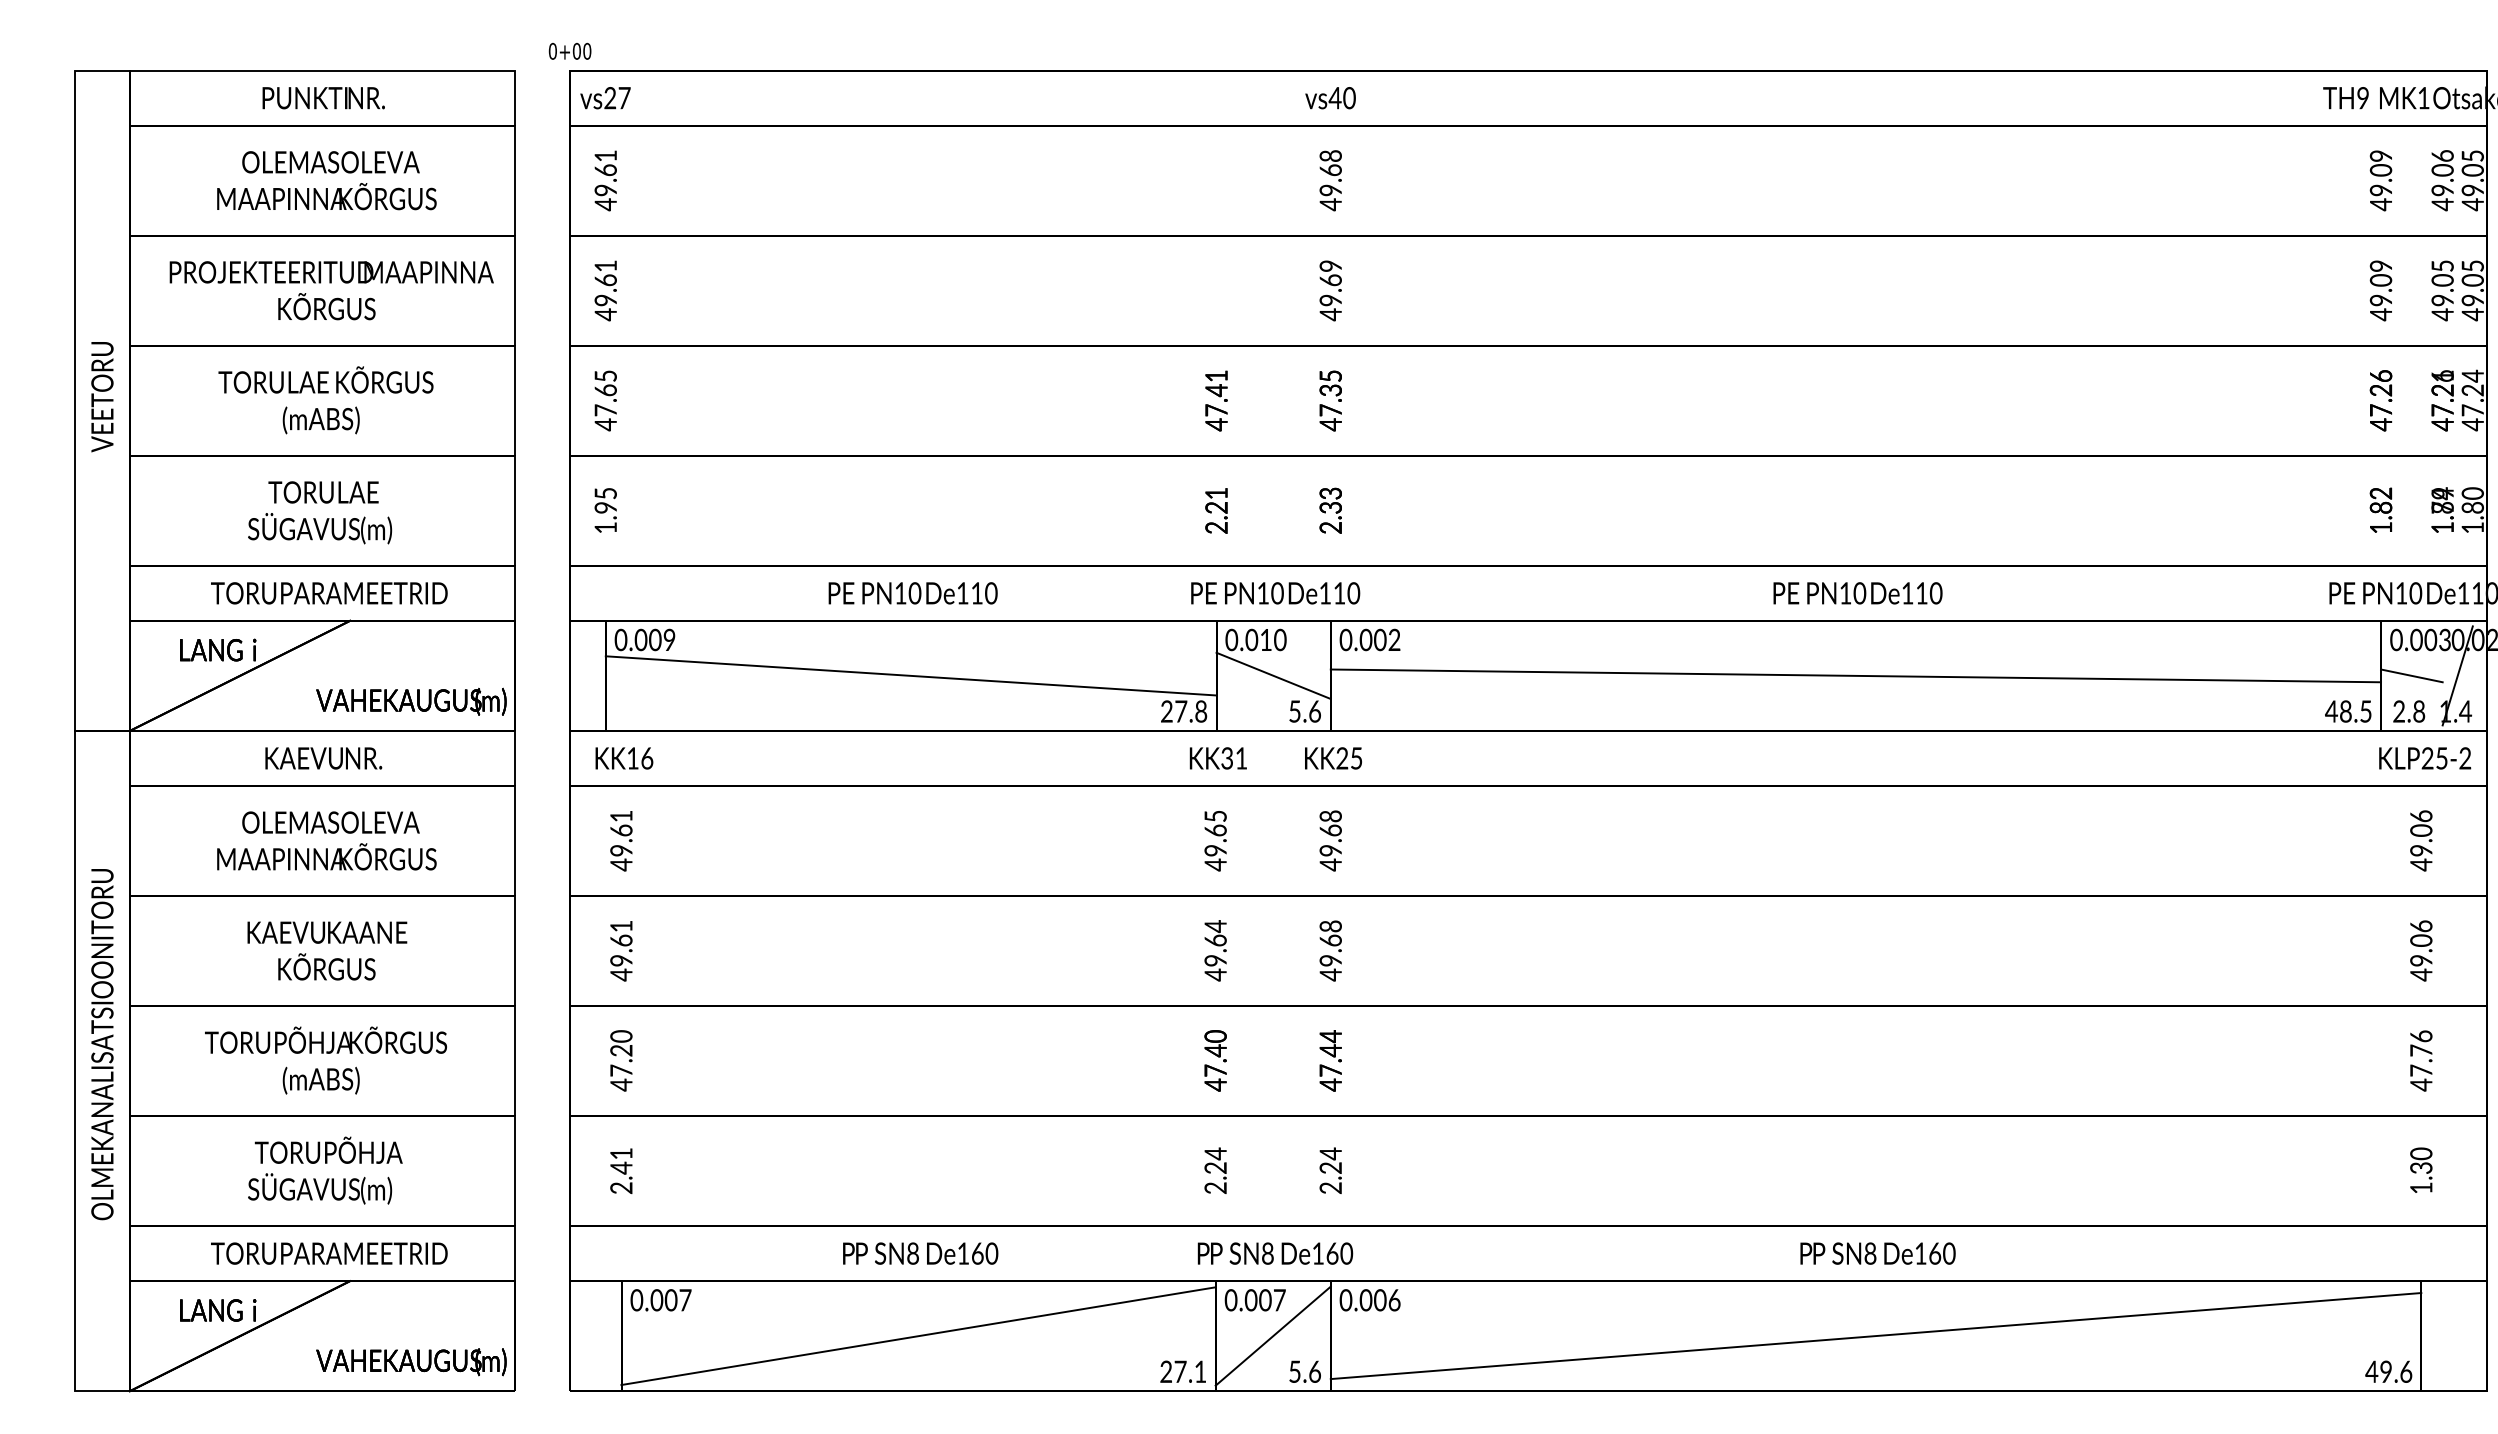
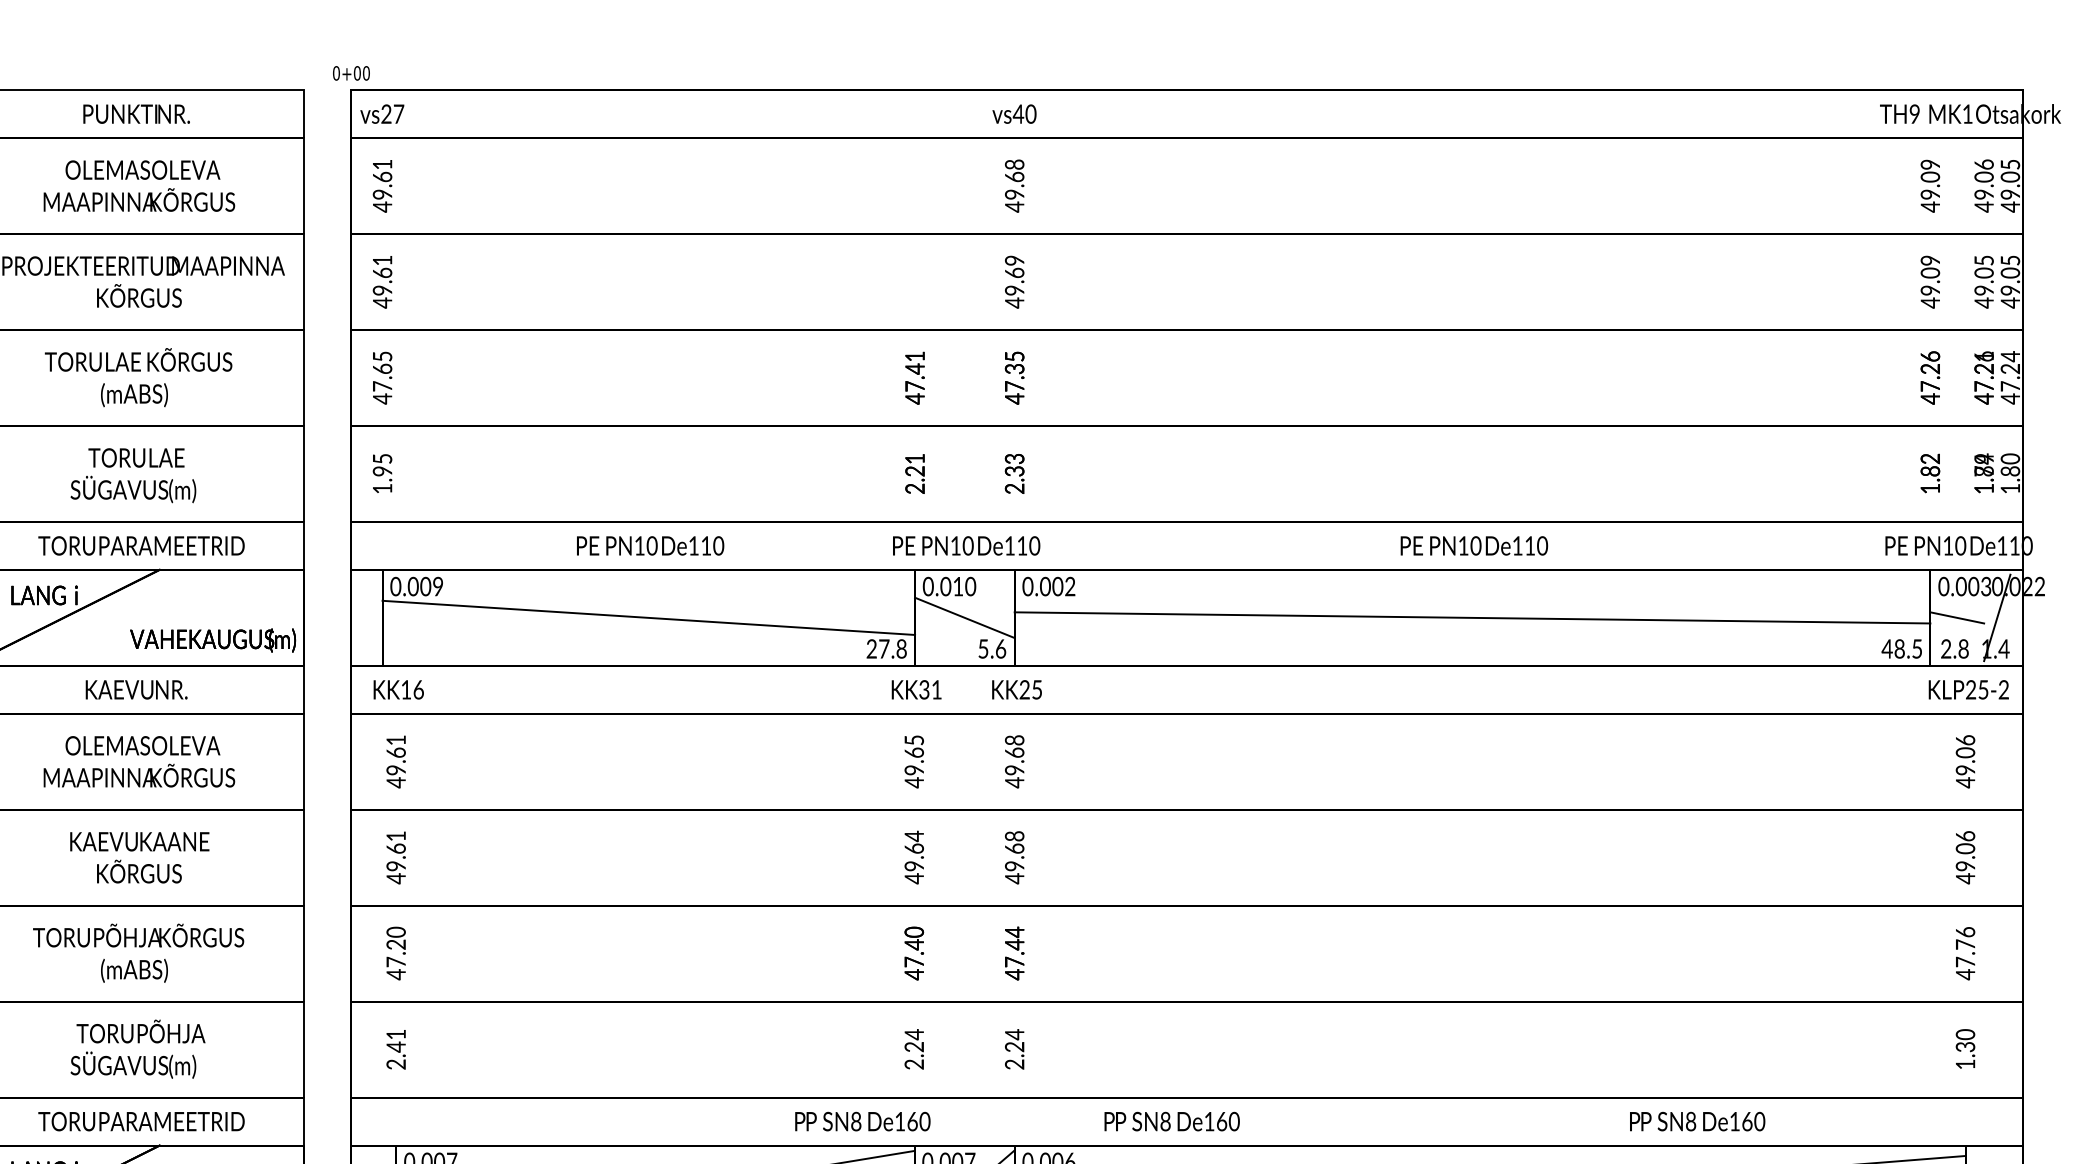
text: (1399, 1253) -> (1280, 1121), moved

